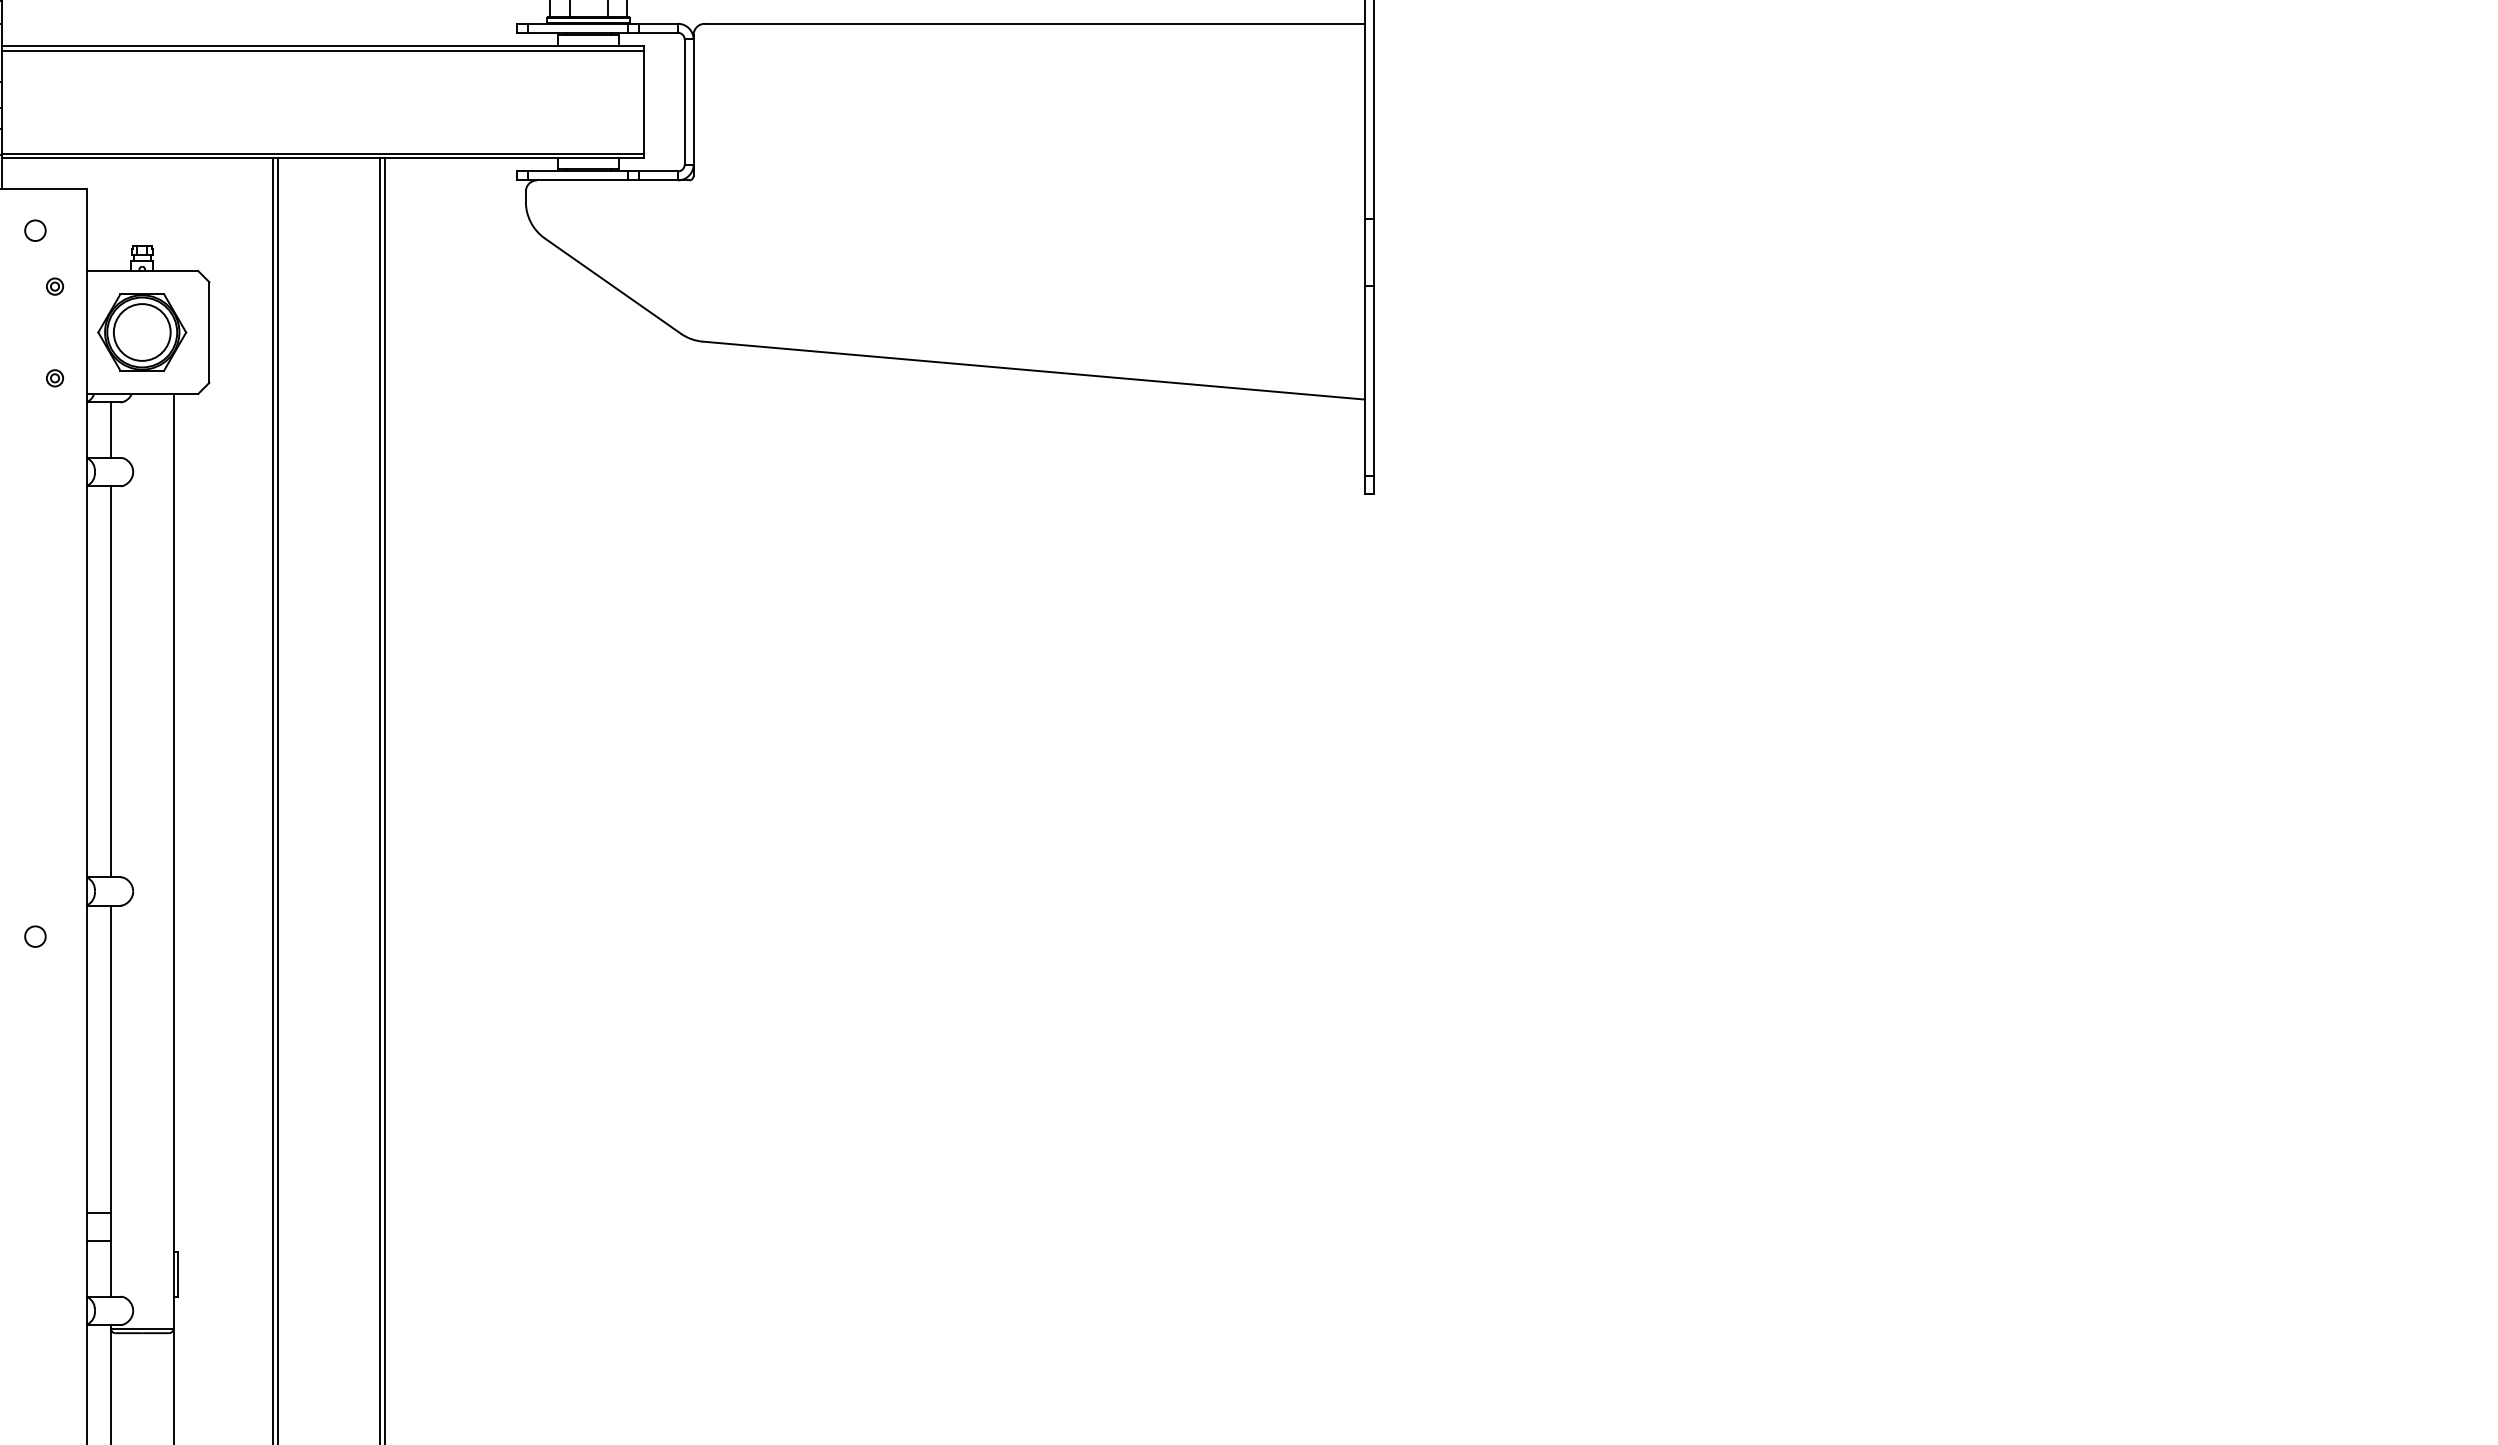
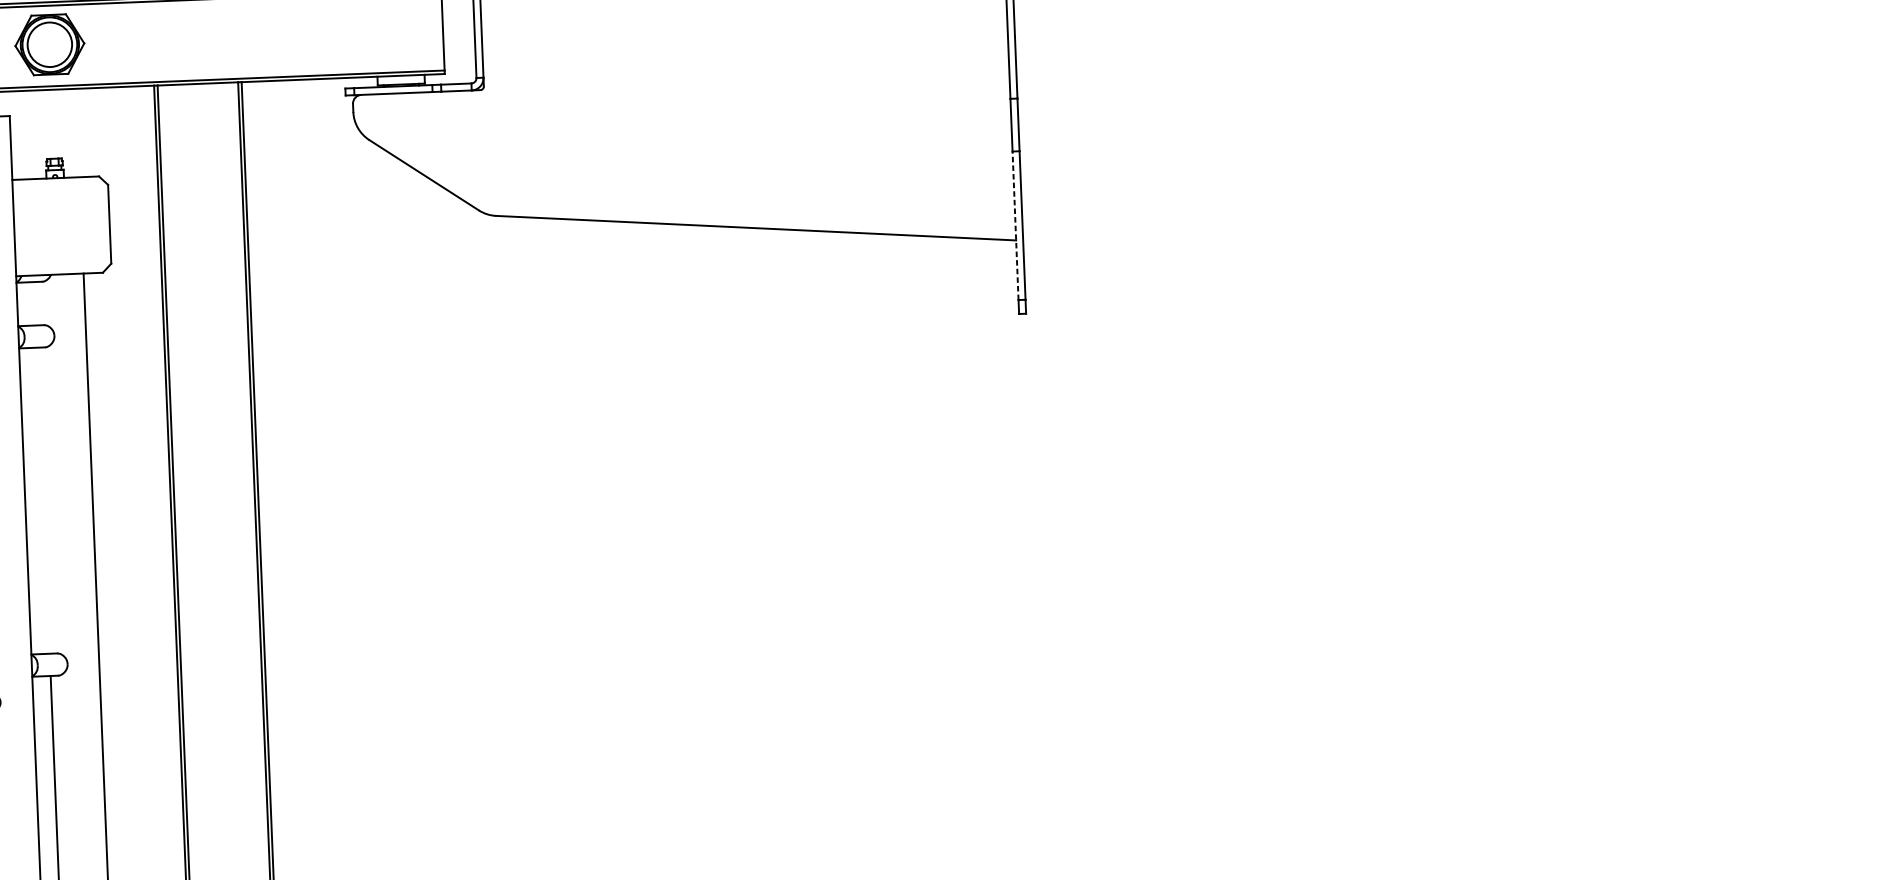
part: (142, 332) -> (50, 44), moved
line: (1364, 380) -> (1015, 225), solid -> dashed
line: (110, 429) -> (35, 303), removed
line: (110, 681) -> (43, 500), removed

